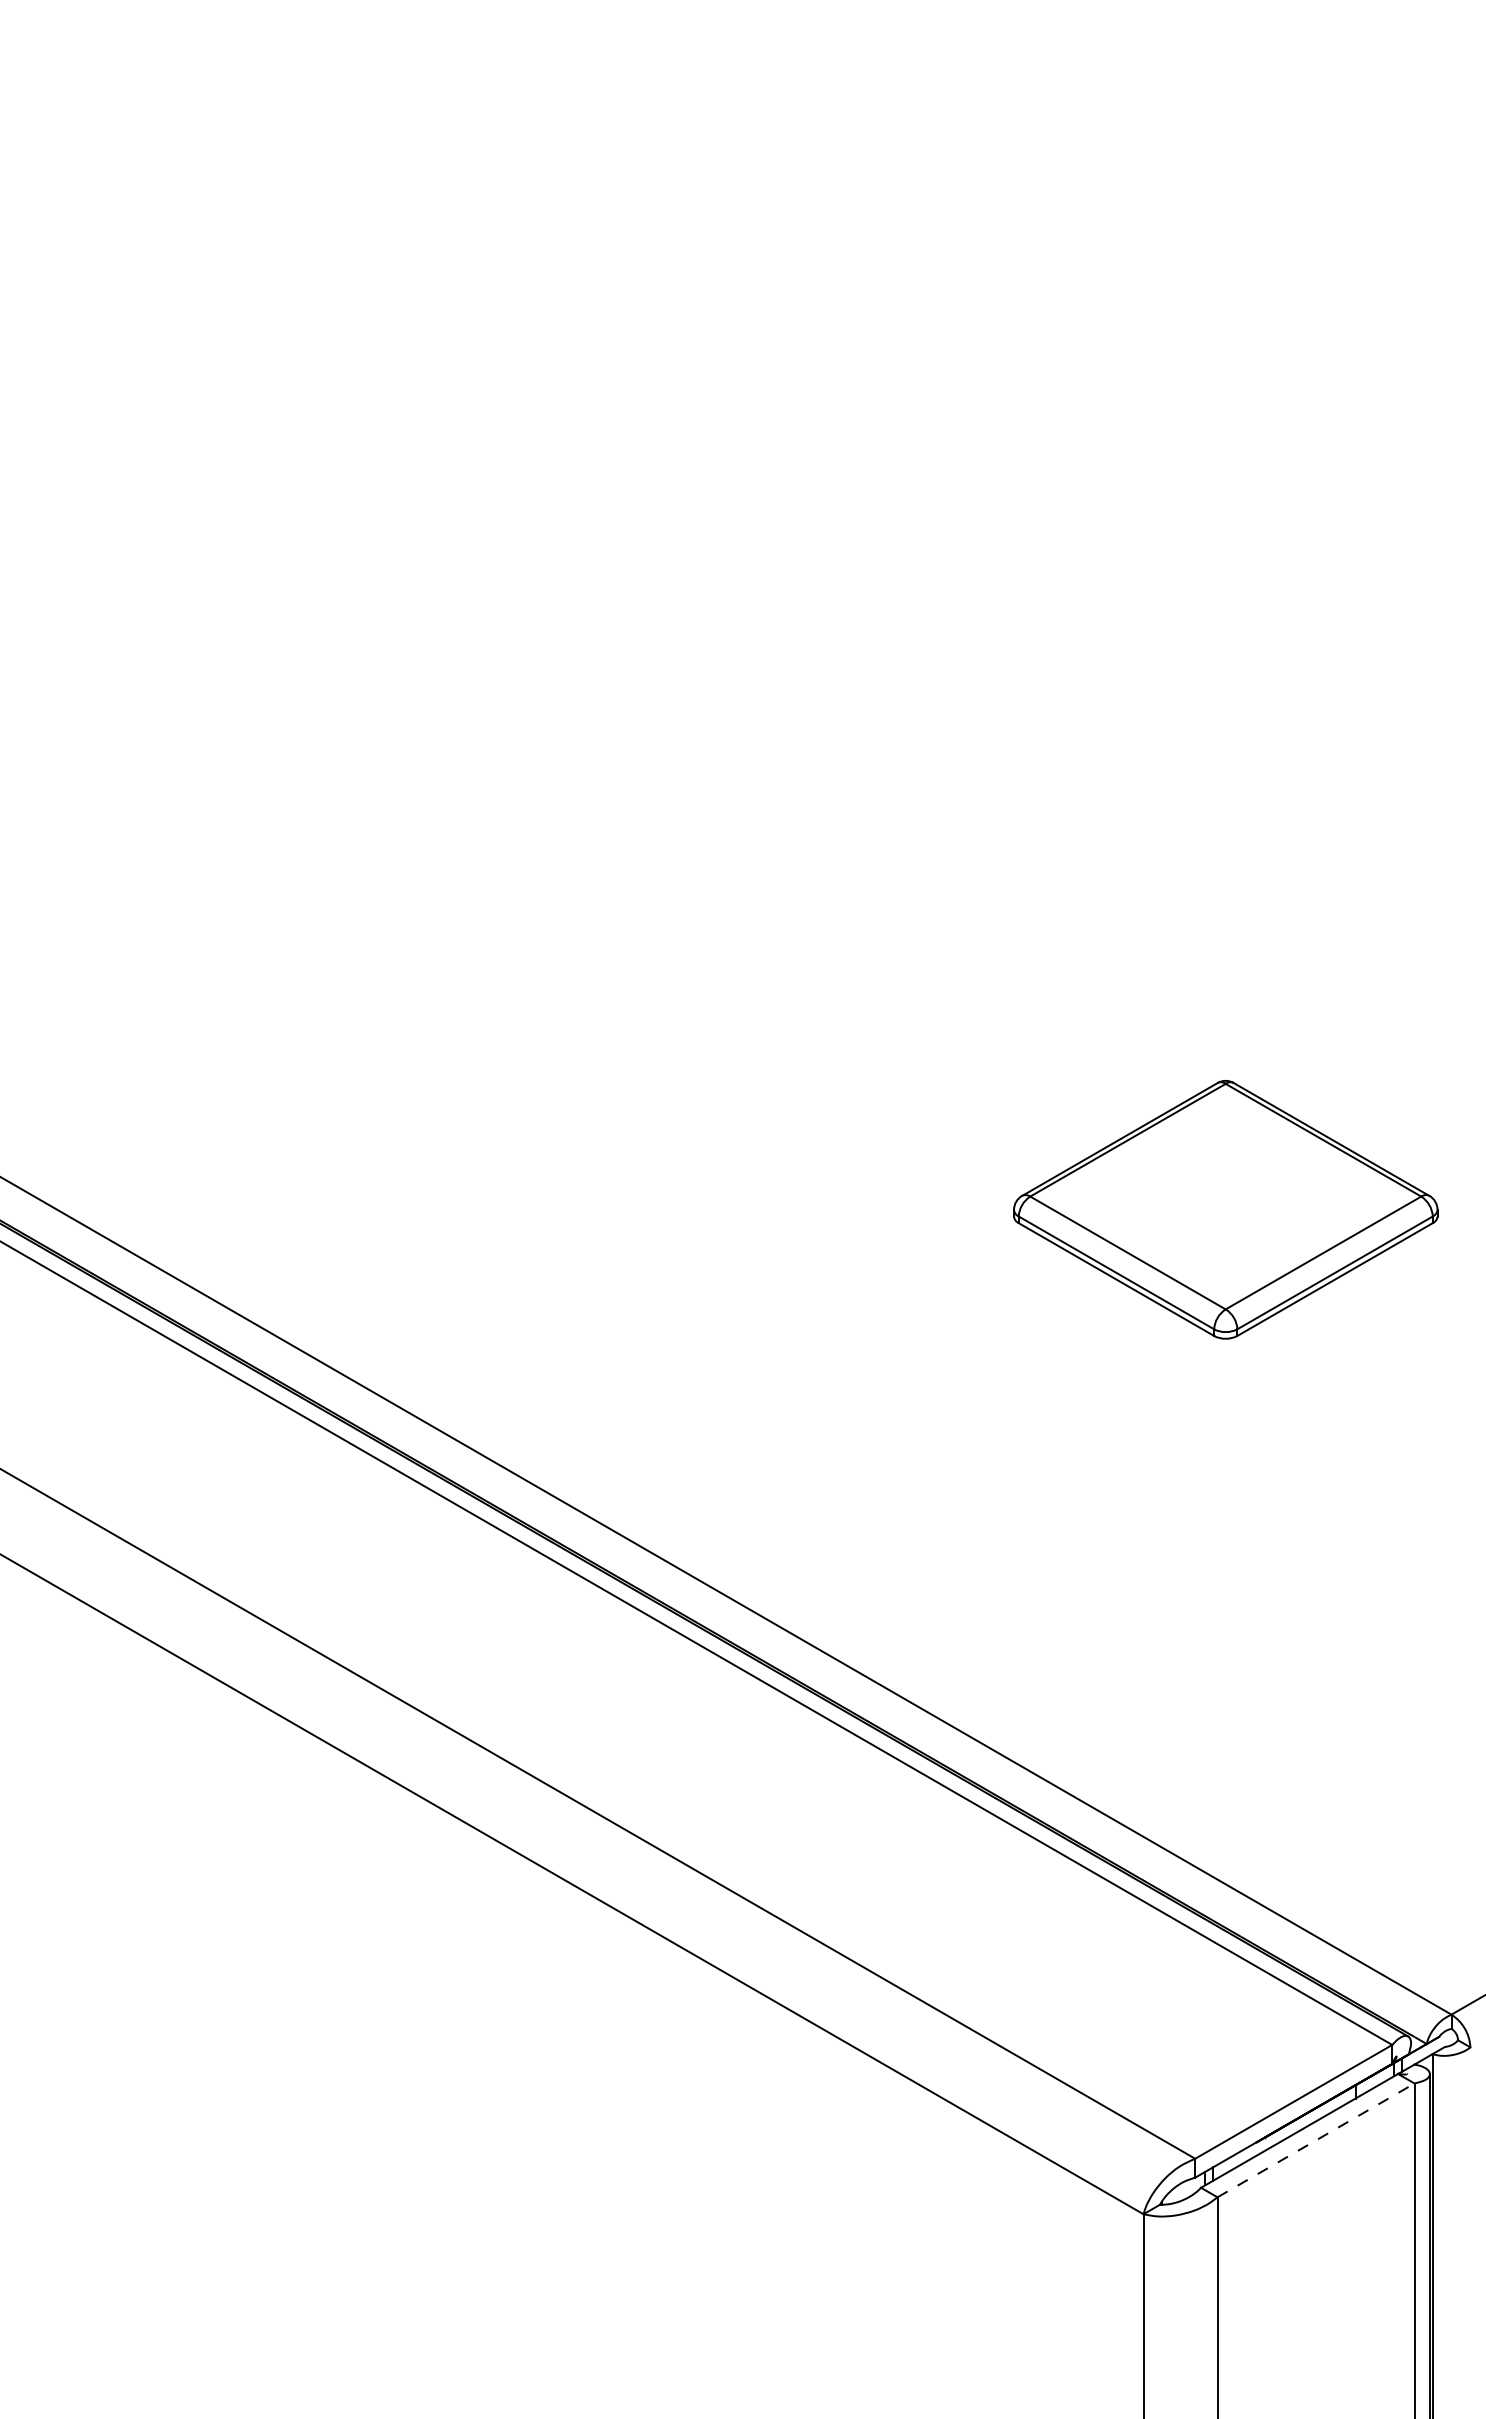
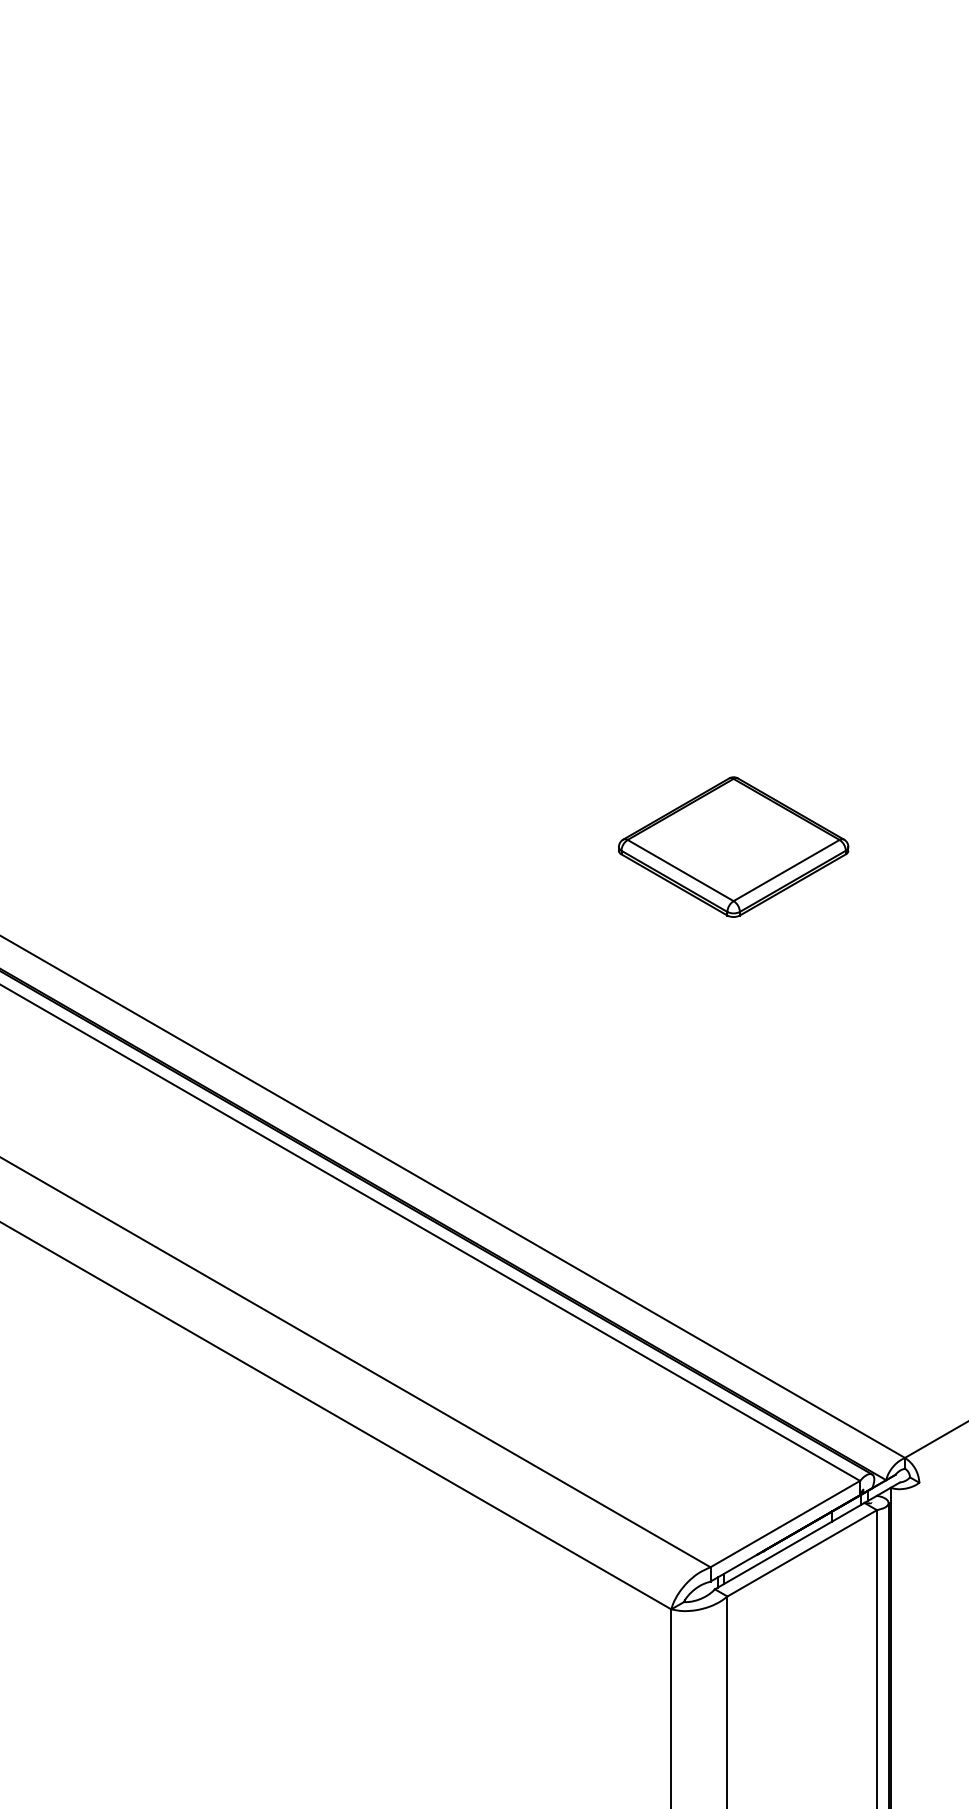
part: (1225, 1209) -> (733, 846), size x0.71
line: (1316, 2140) -> (802, 1553), dashed -> solid

